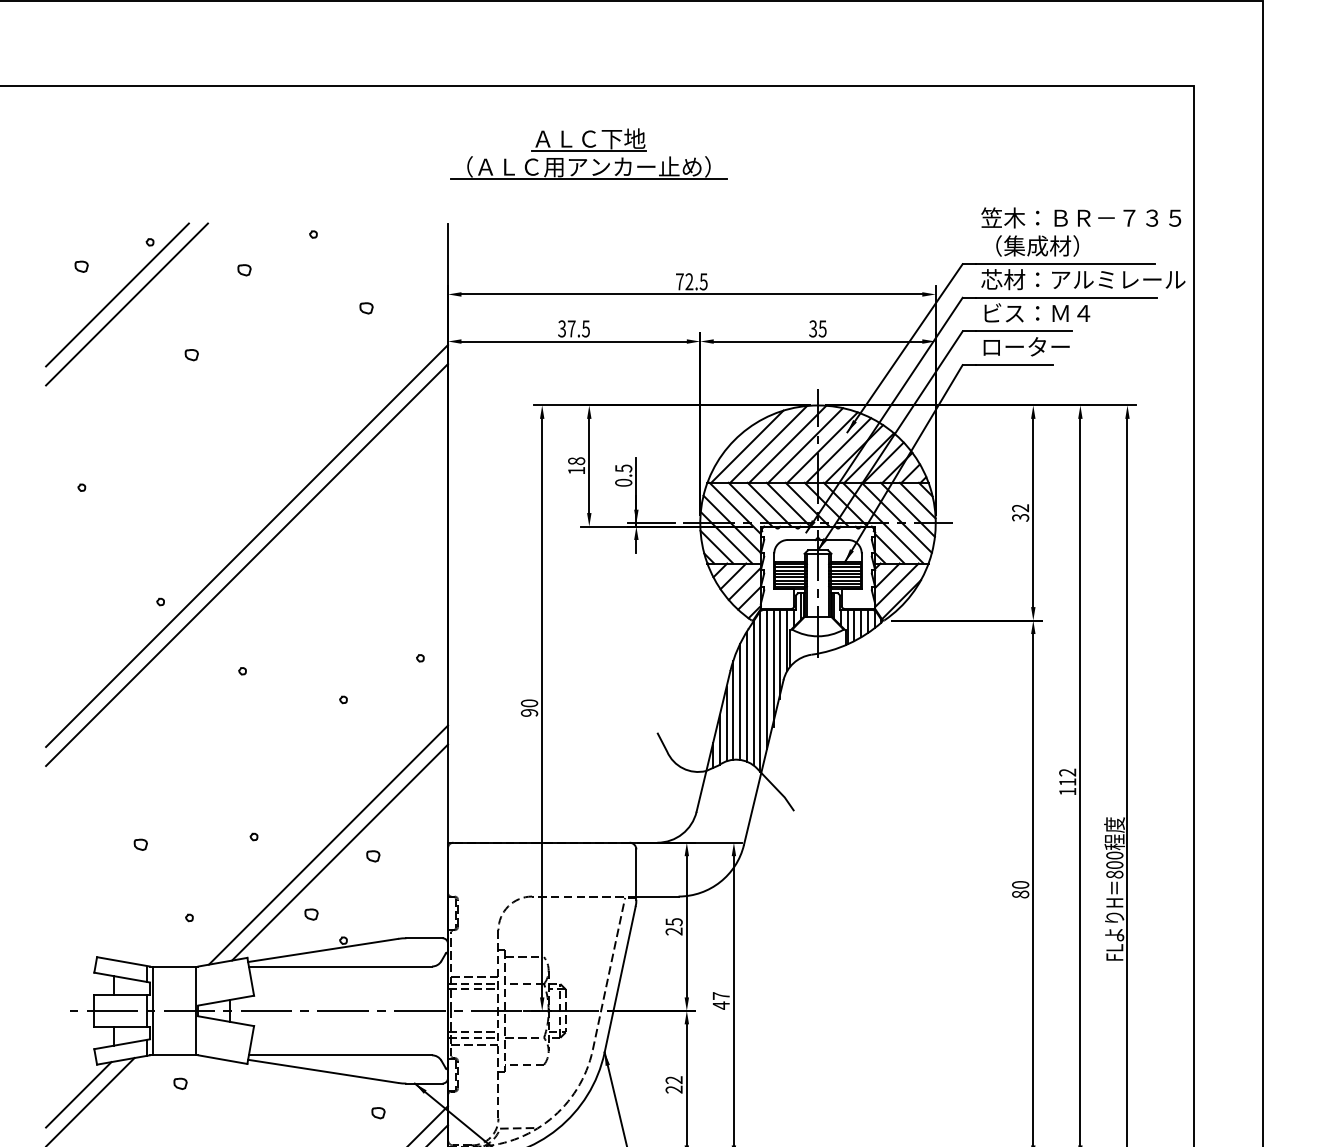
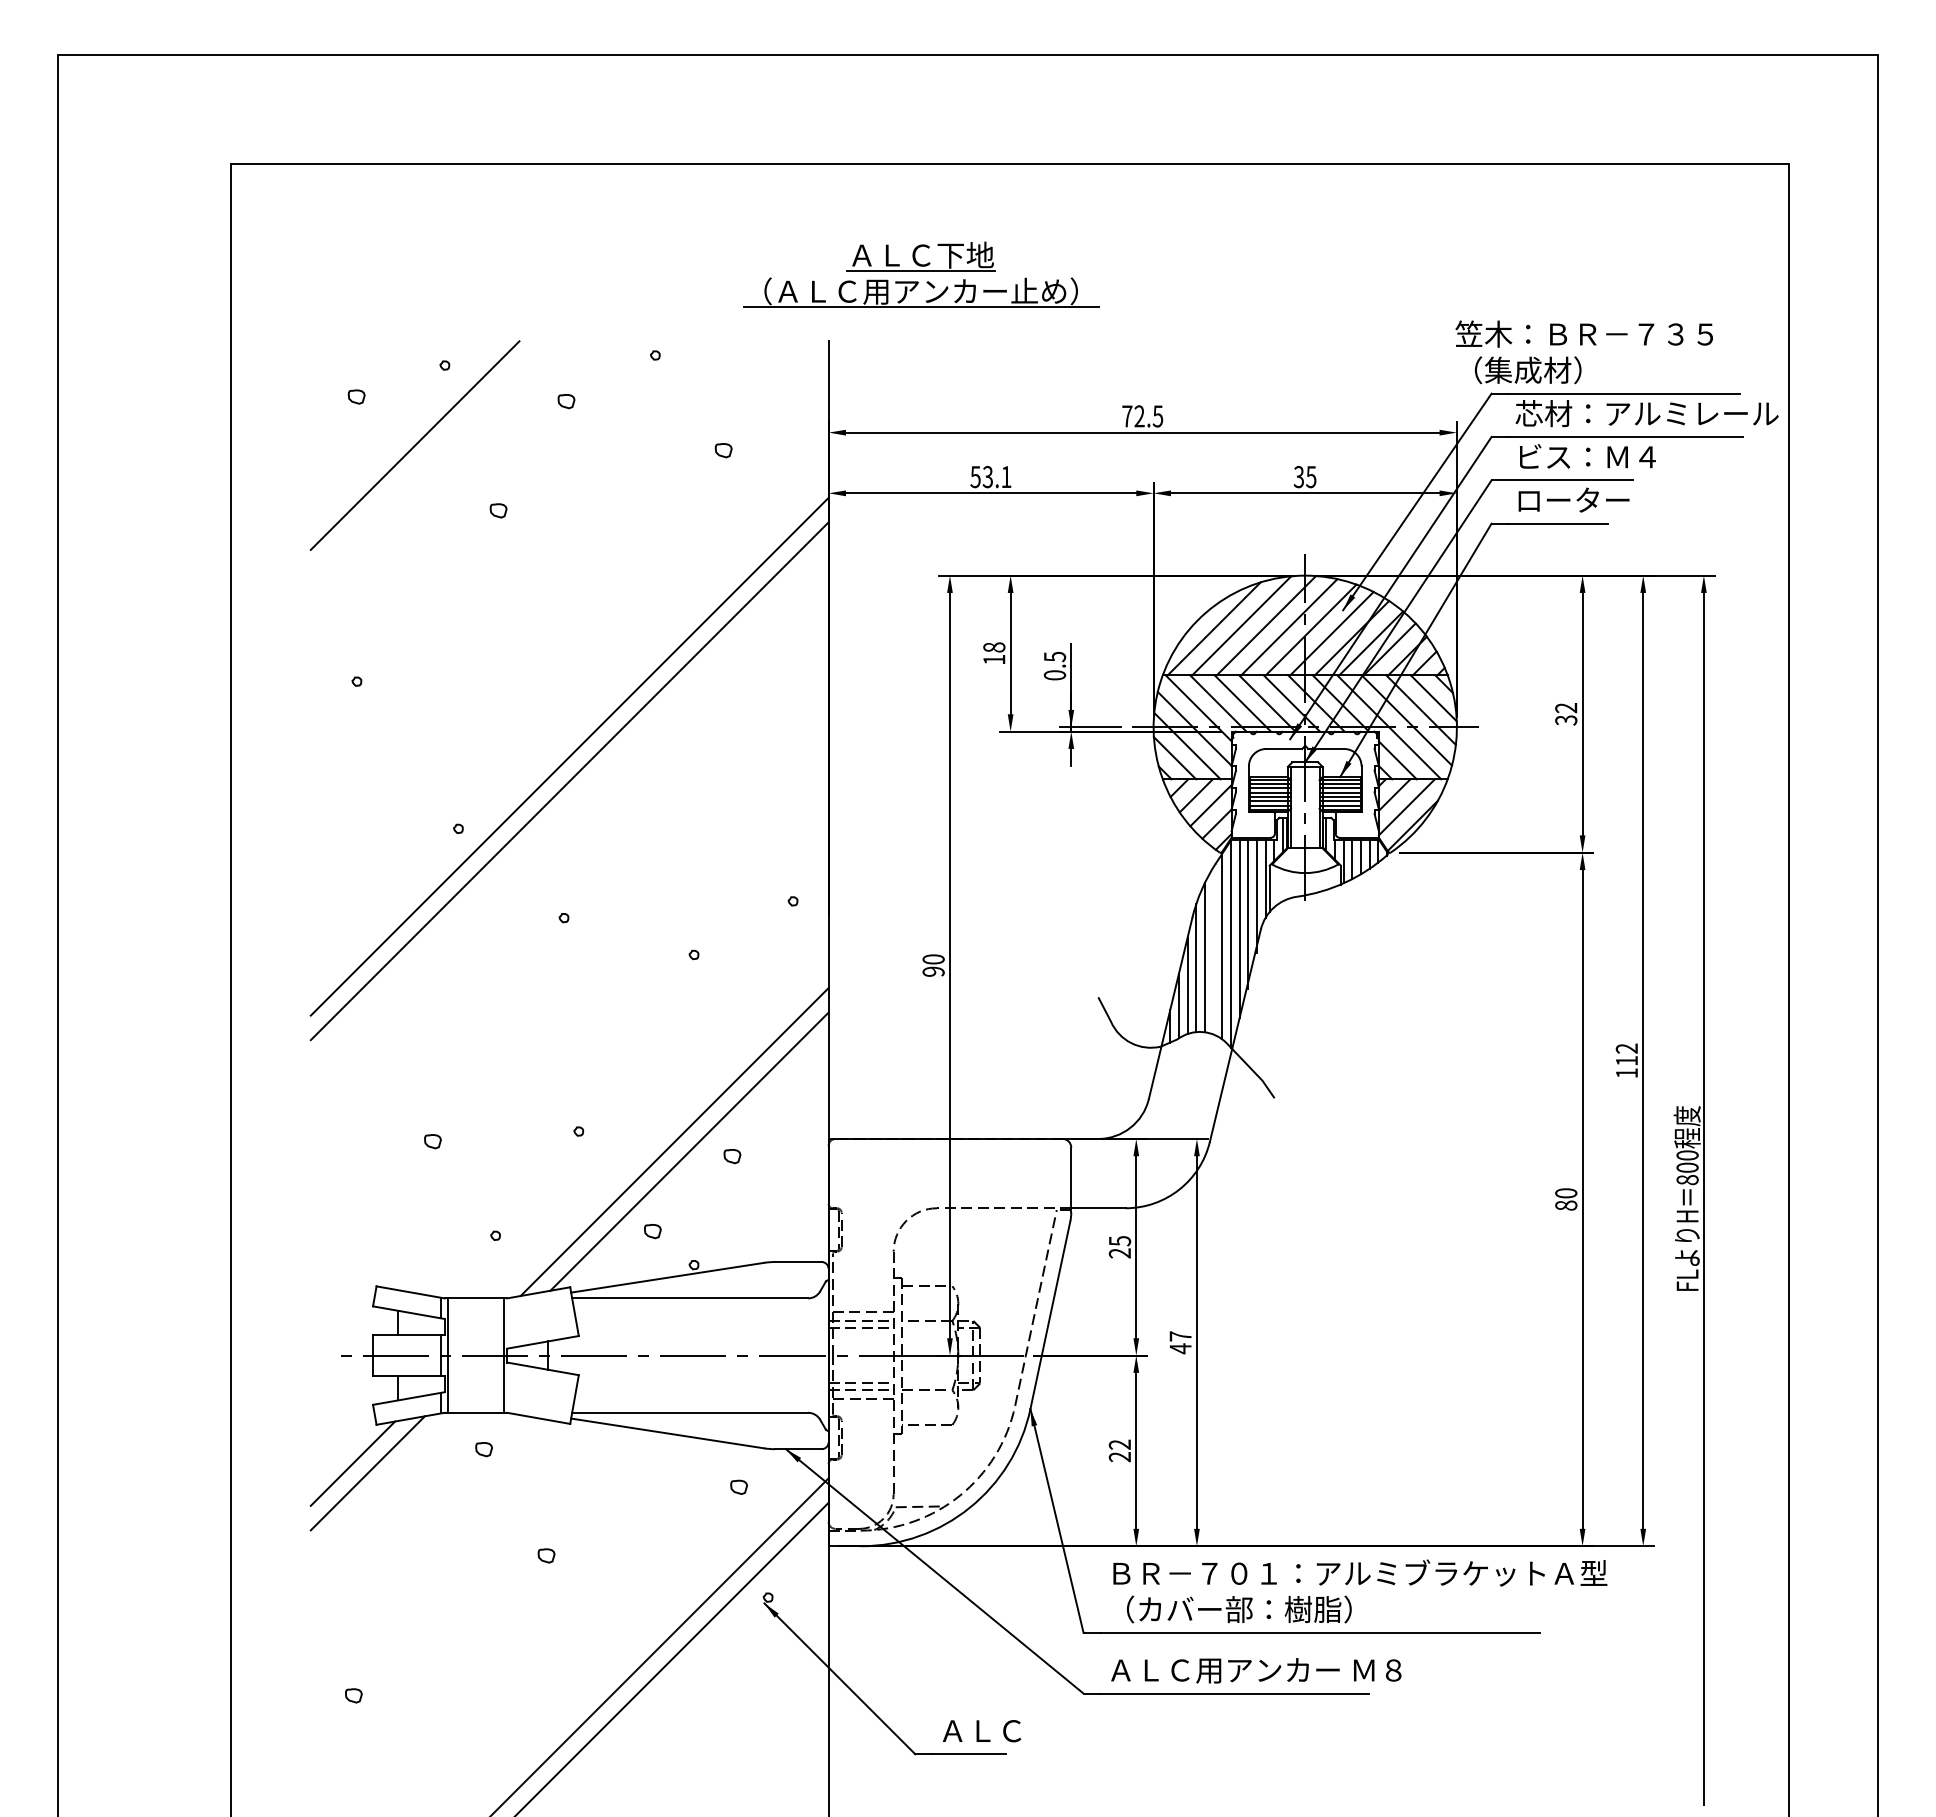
part: (589, 153) -> (921, 274), moved
text: (1080, 232) -> (1583, 352), moved
line: (117, 295) -> (402, 433), removed
text: (574, 328) -> (991, 476), 37.5 -> 53.1
line: (746, 696) -> (1213, 950), removed

